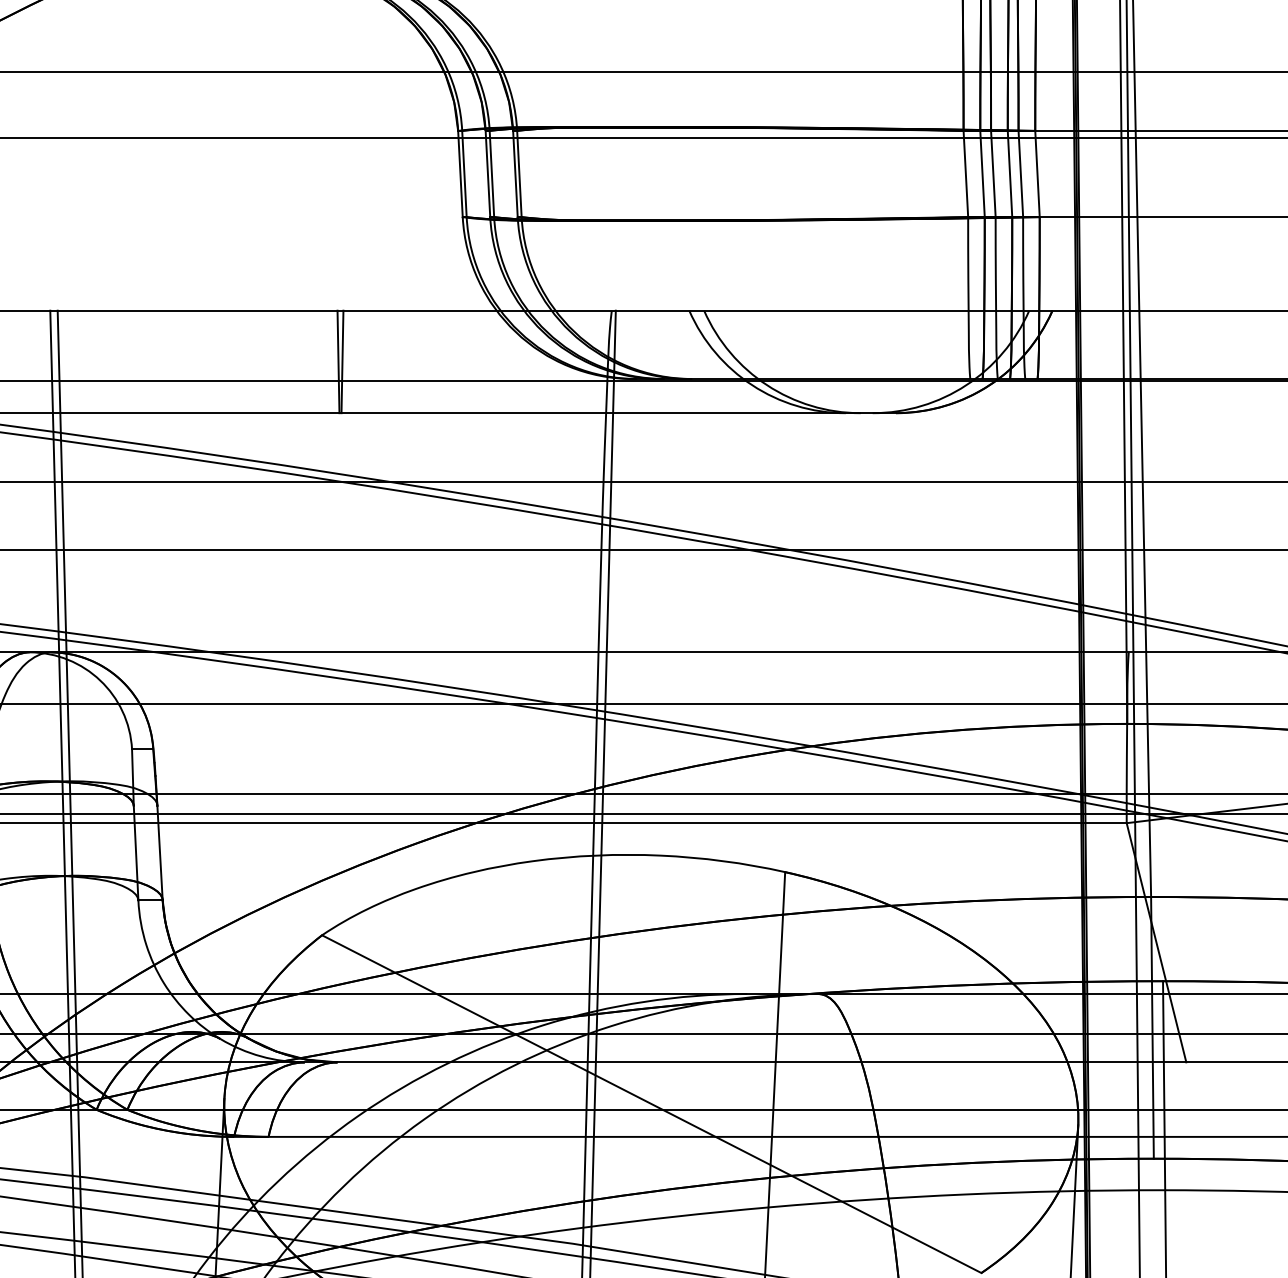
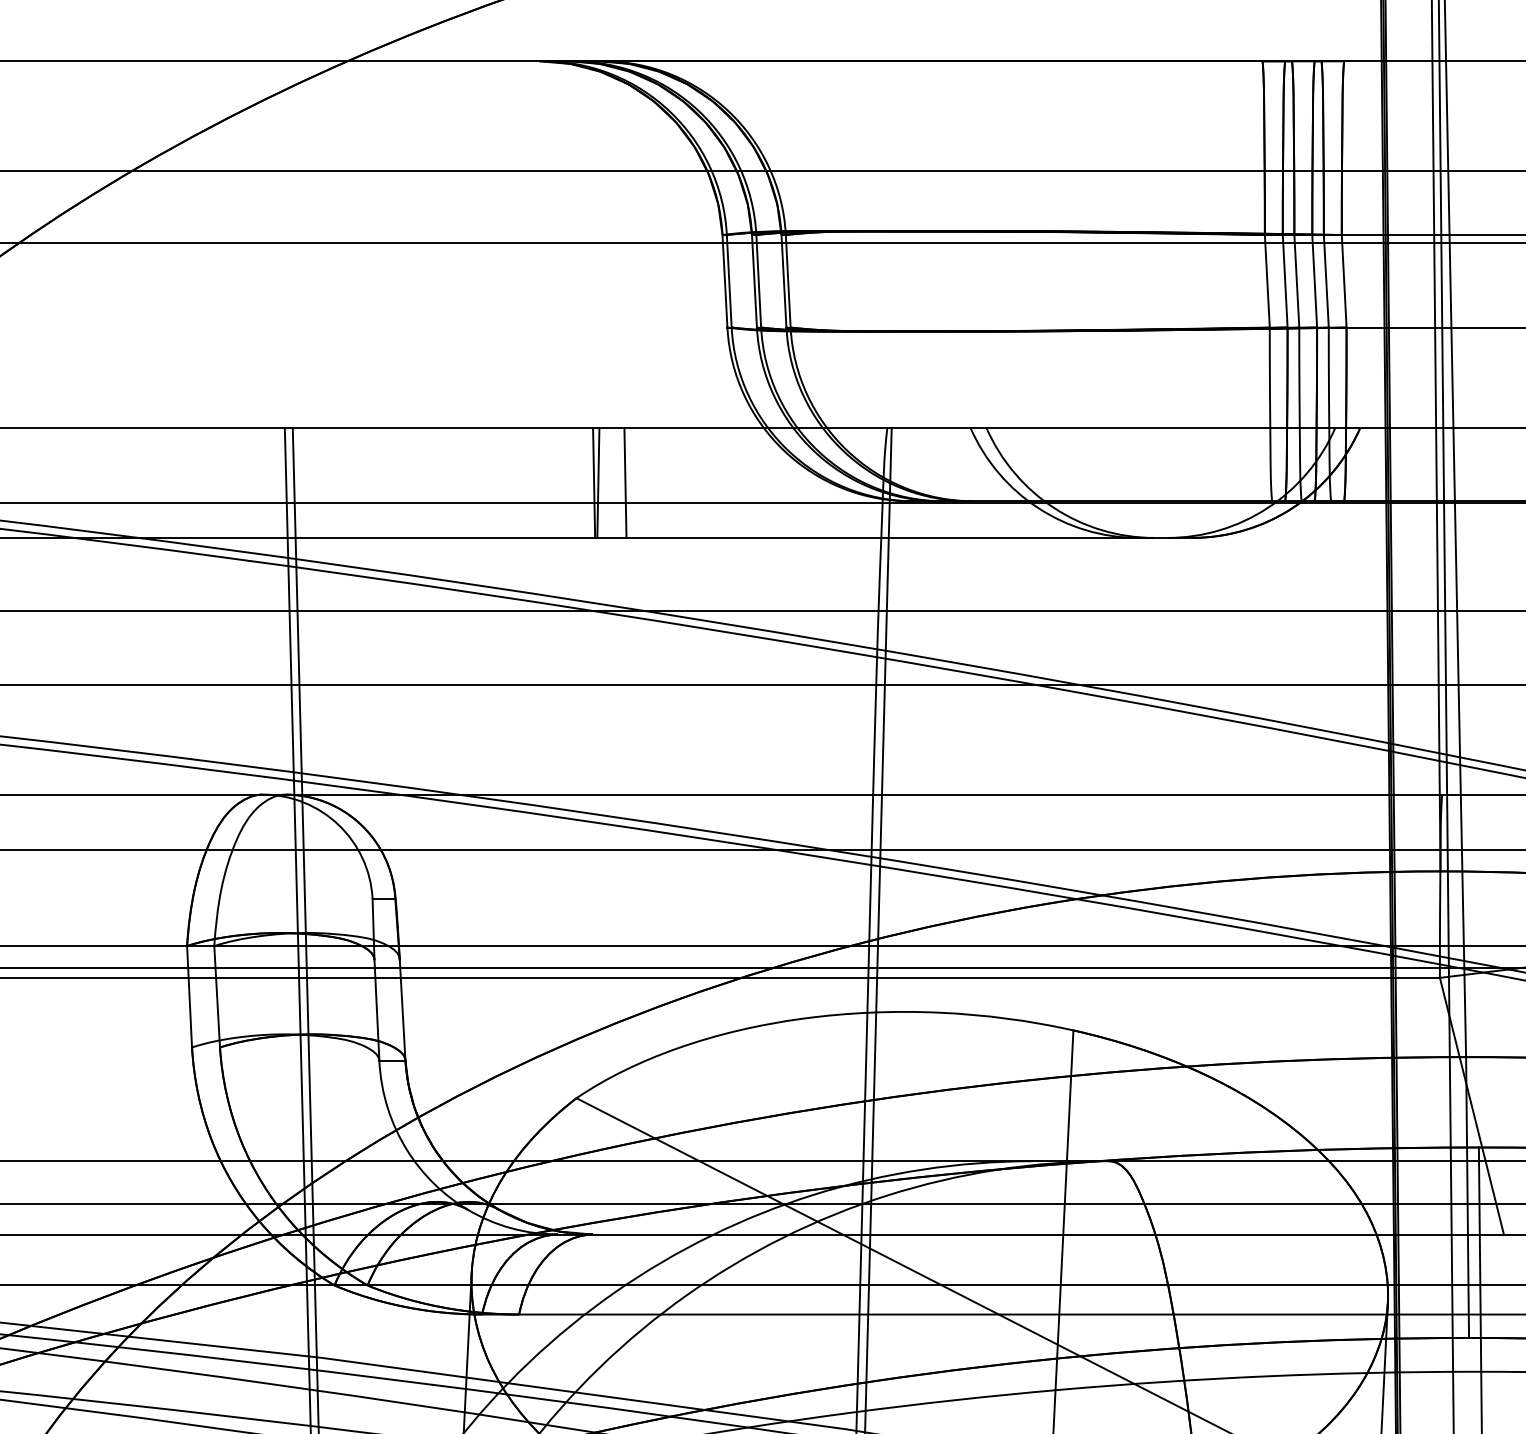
line: (367, 361) -> (625, 482), added

